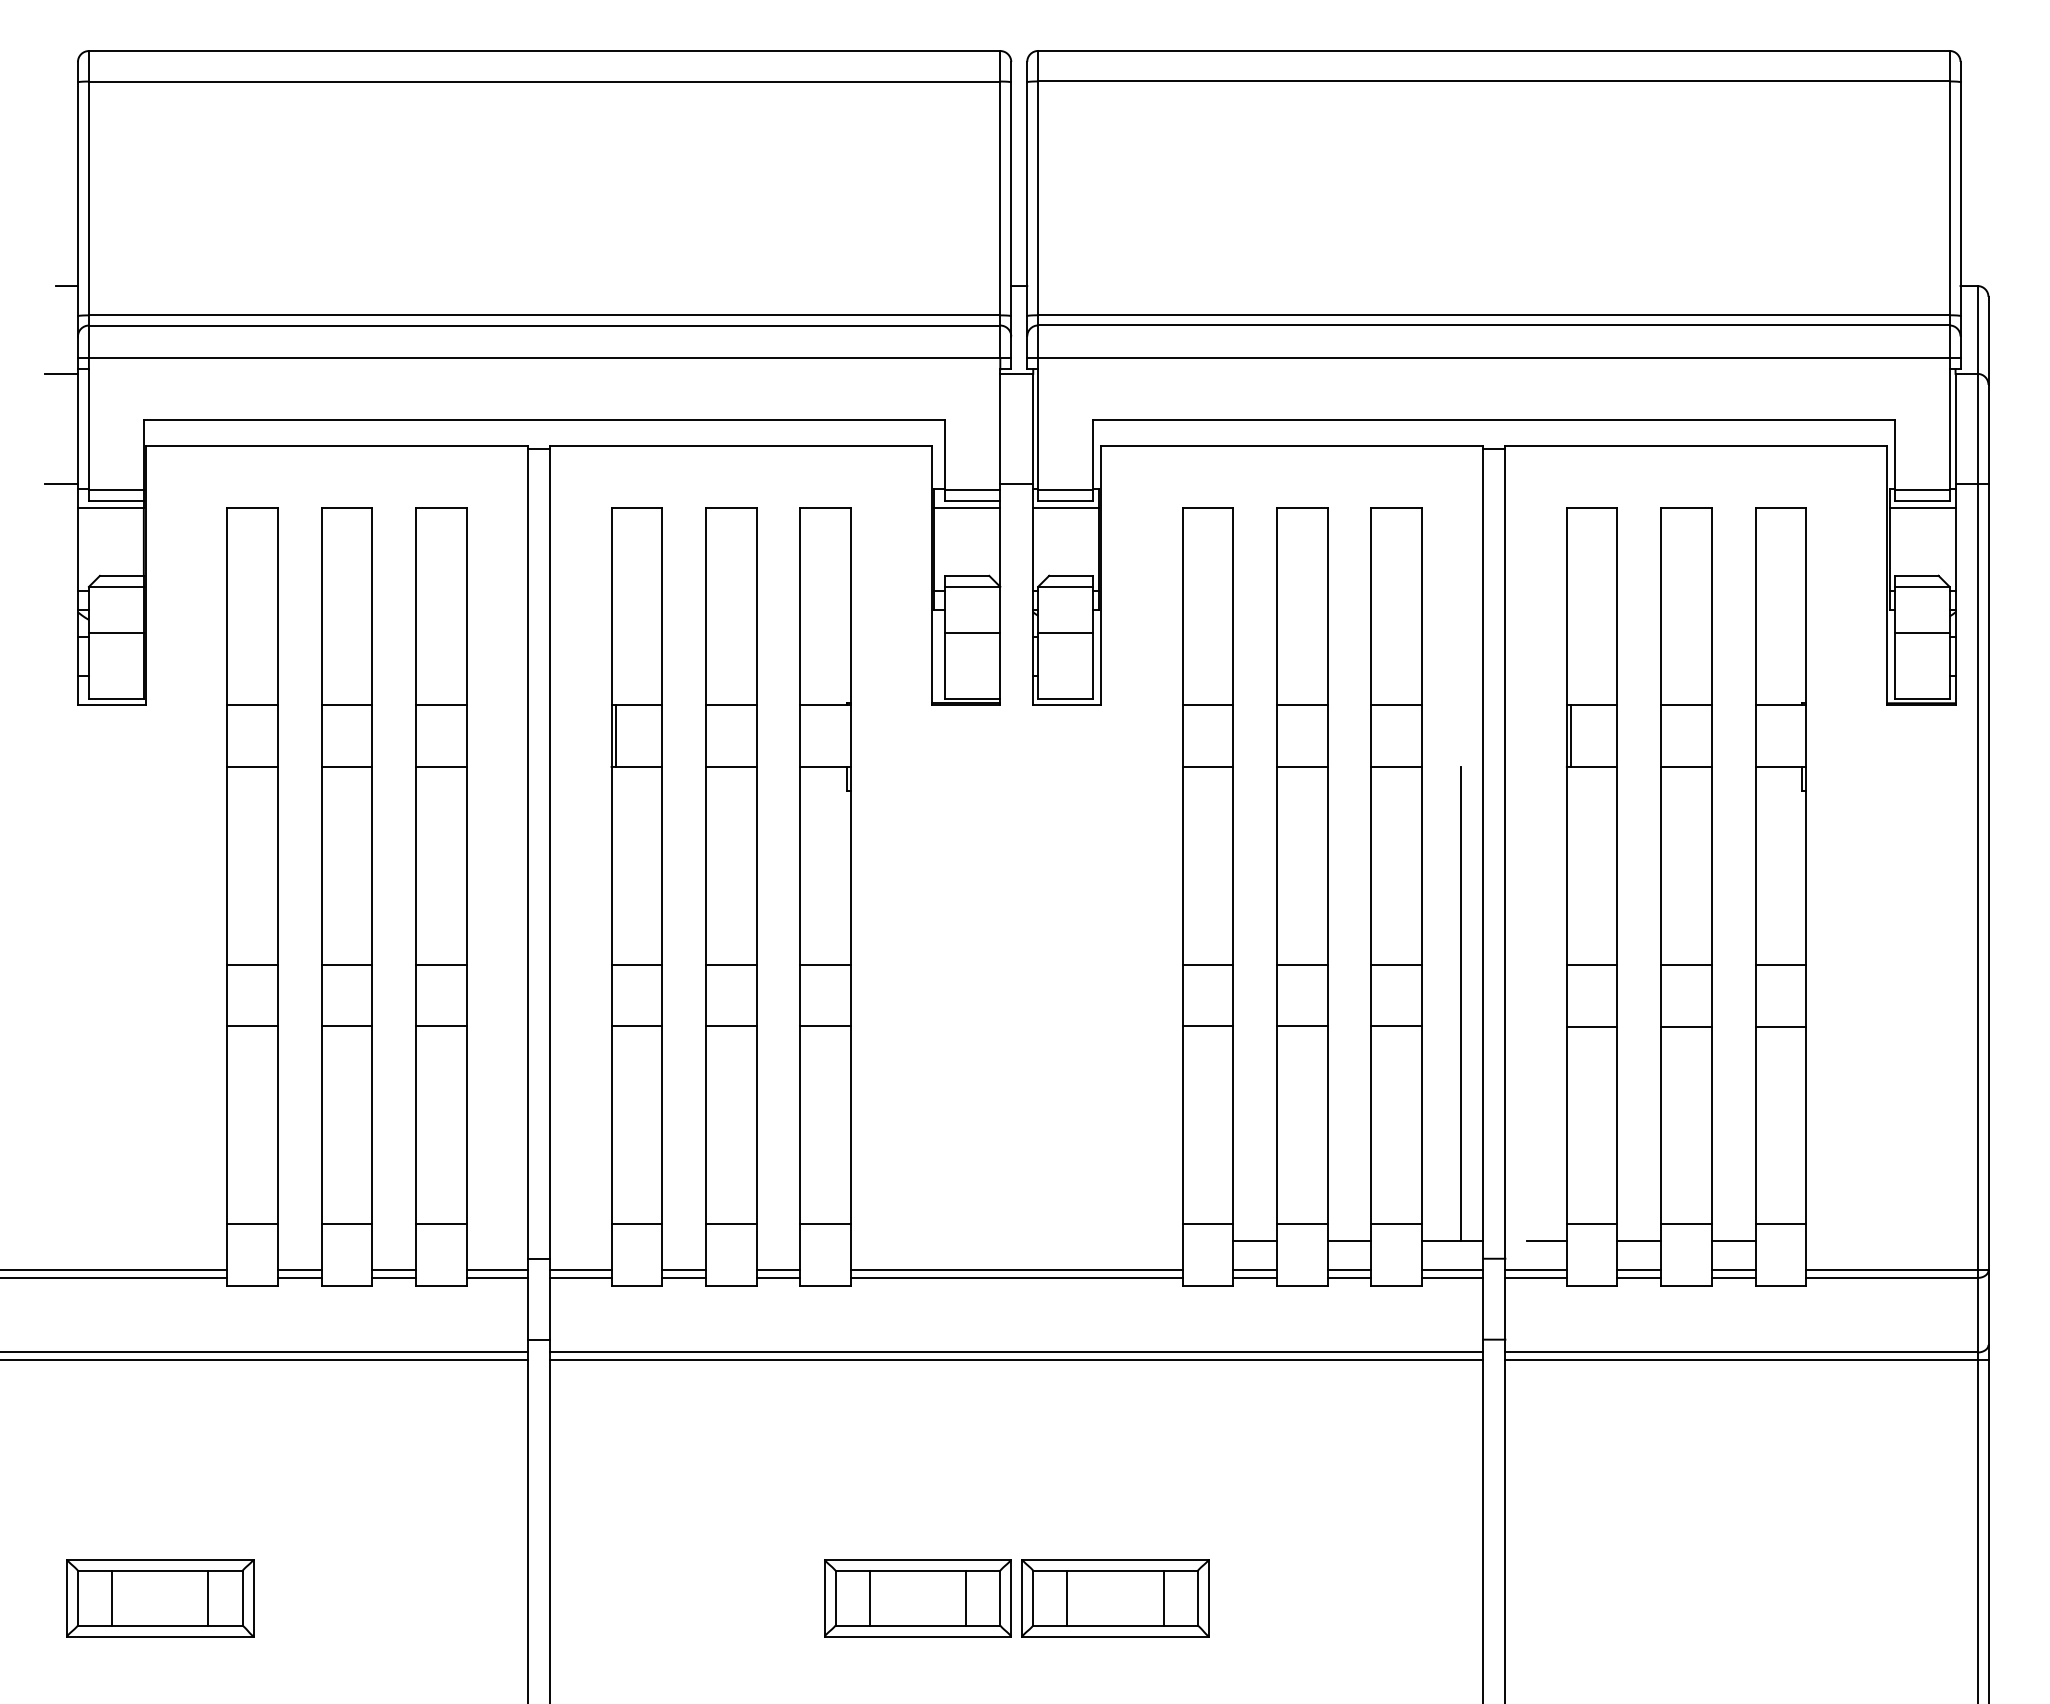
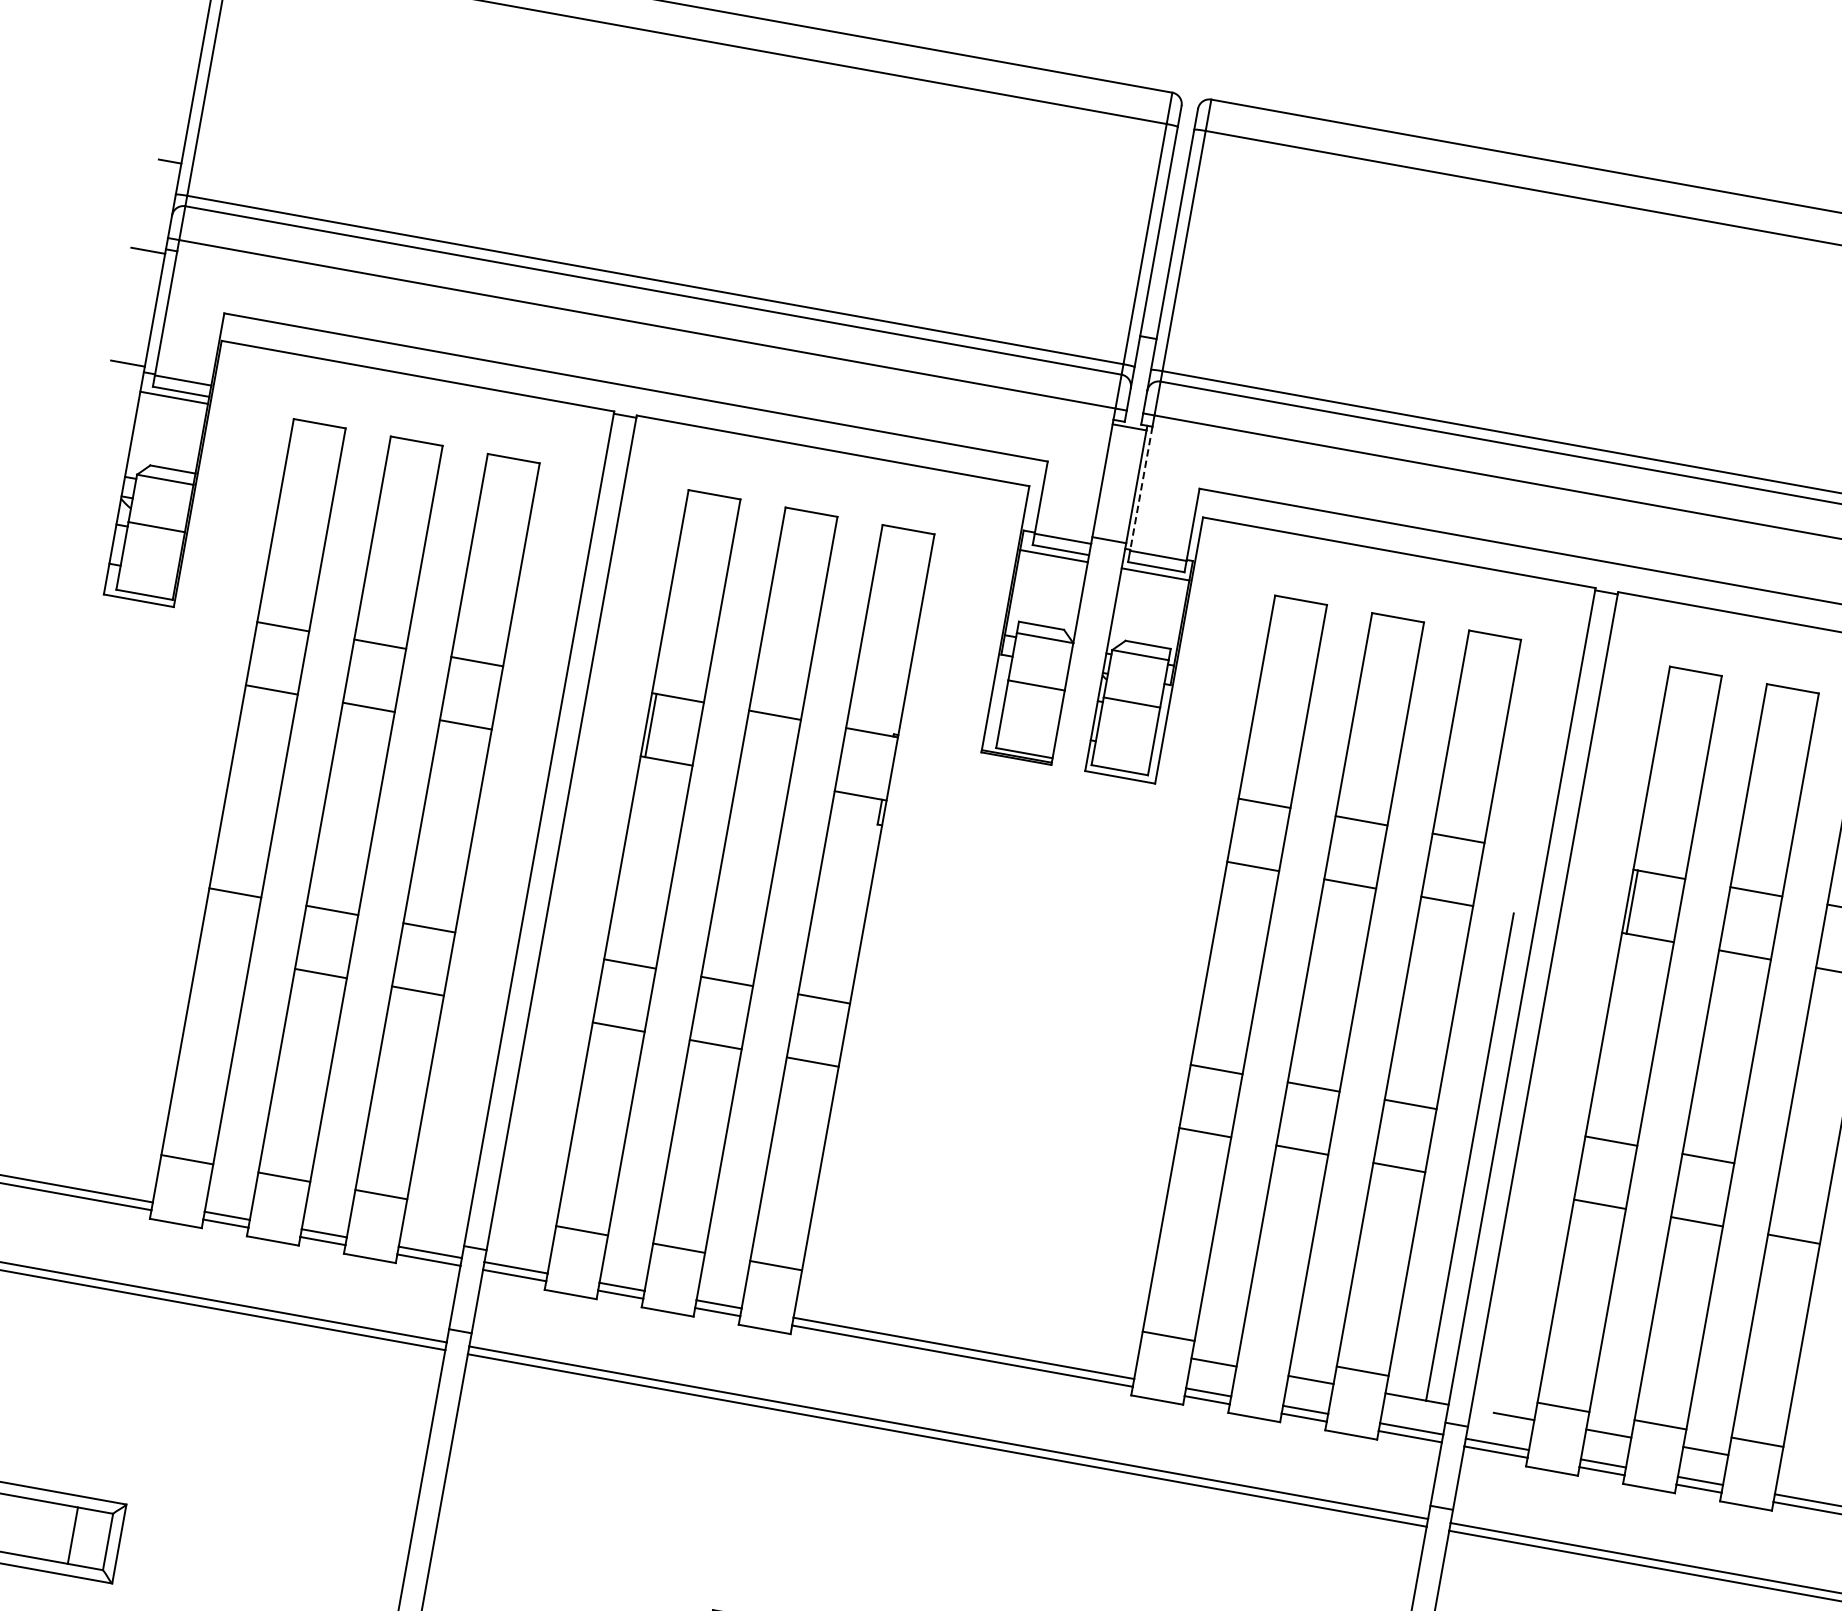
line: (1038, 430) -> (1141, 489), solid -> dashed
line: (731, 766) -> (763, 778), removed
line: (1780, 965) -> (1804, 1176), removed
line: (252, 1026) -> (223, 956), removed
line: (1301, 1224) -> (1264, 1353), removed

